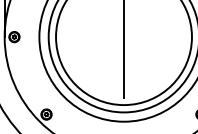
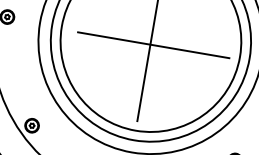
line: (126, 39) -> (153, 45), added

